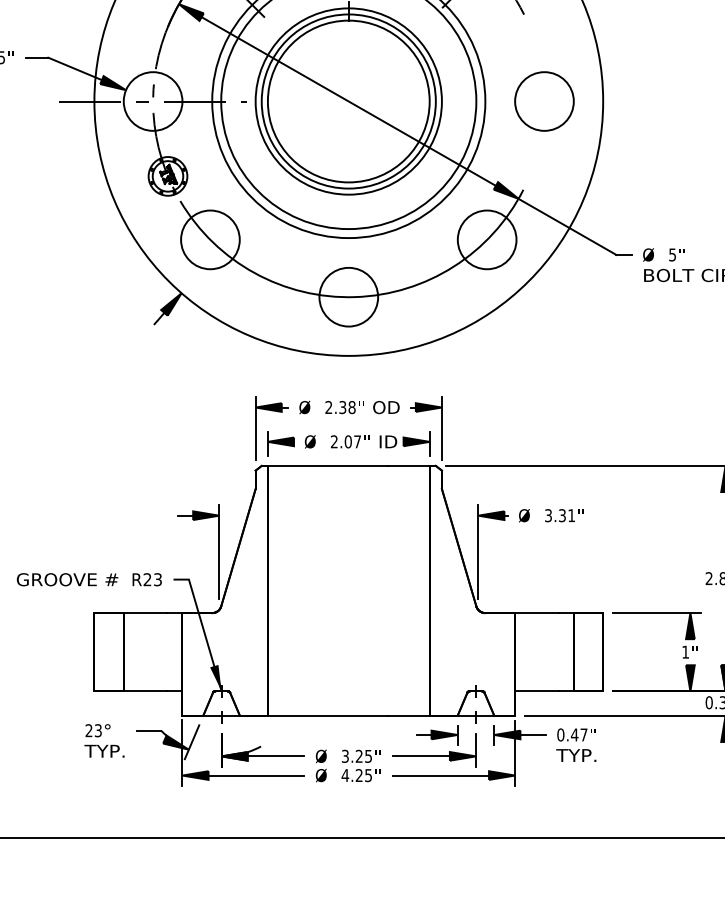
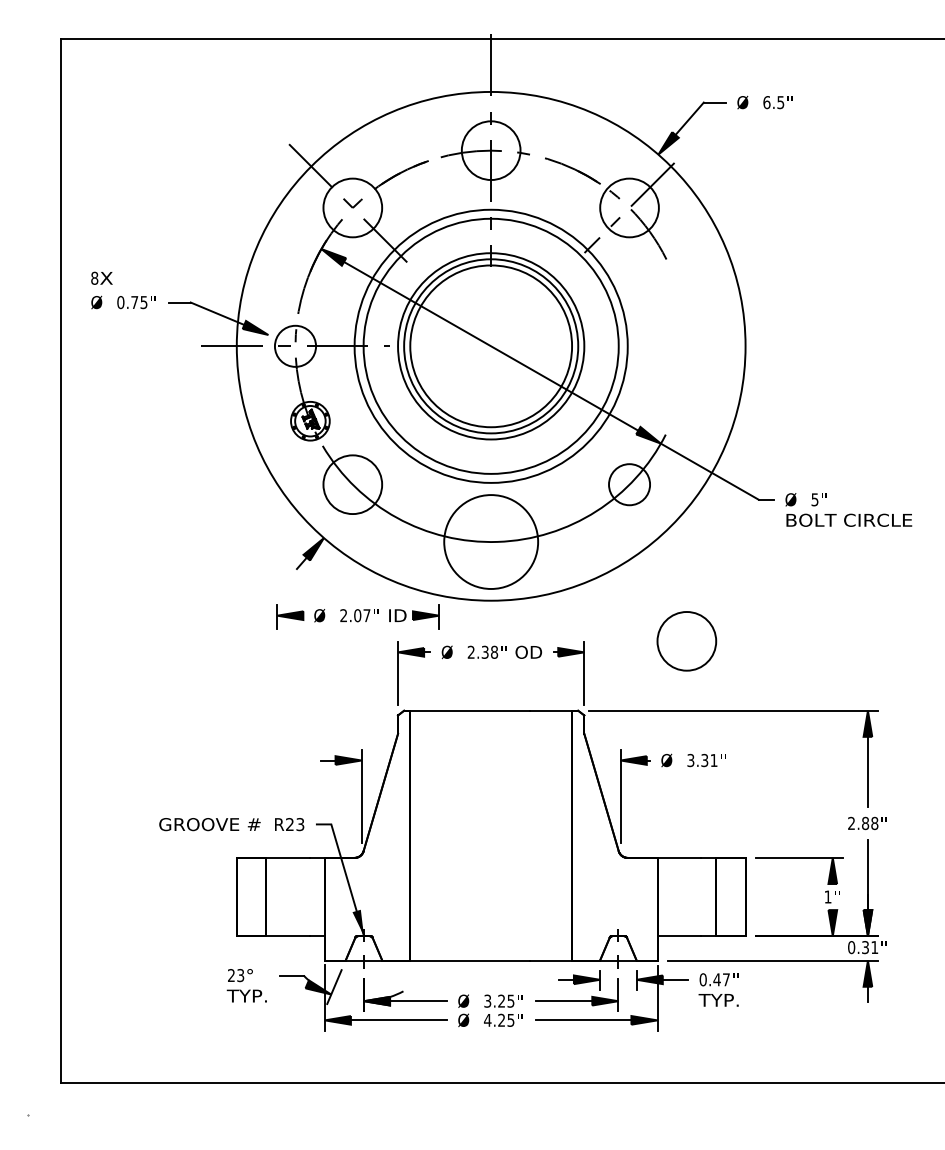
circle: (153, 101) -> (295, 346), size x0.7
circle: (544, 101) -> (686, 641), moved
circle: (487, 239) -> (629, 484), size x0.7
circle: (348, 296) -> (490, 541), size x1.6
part: (348, 442) -> (357, 616), moved

